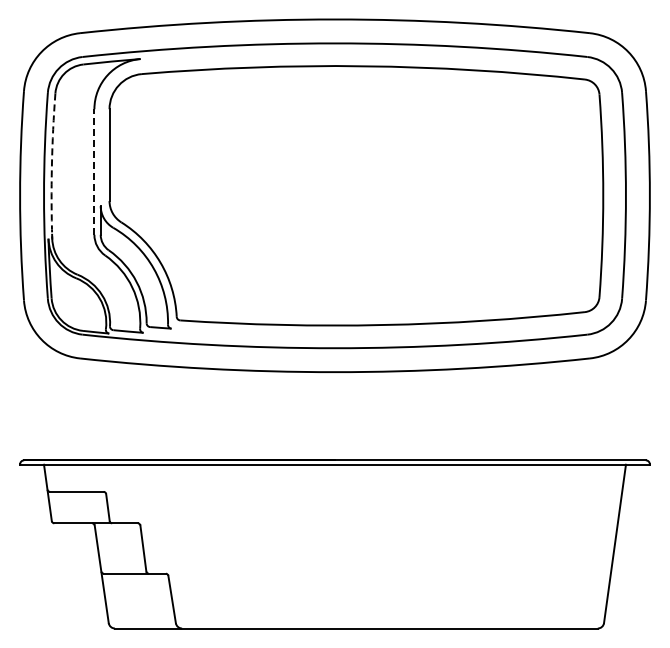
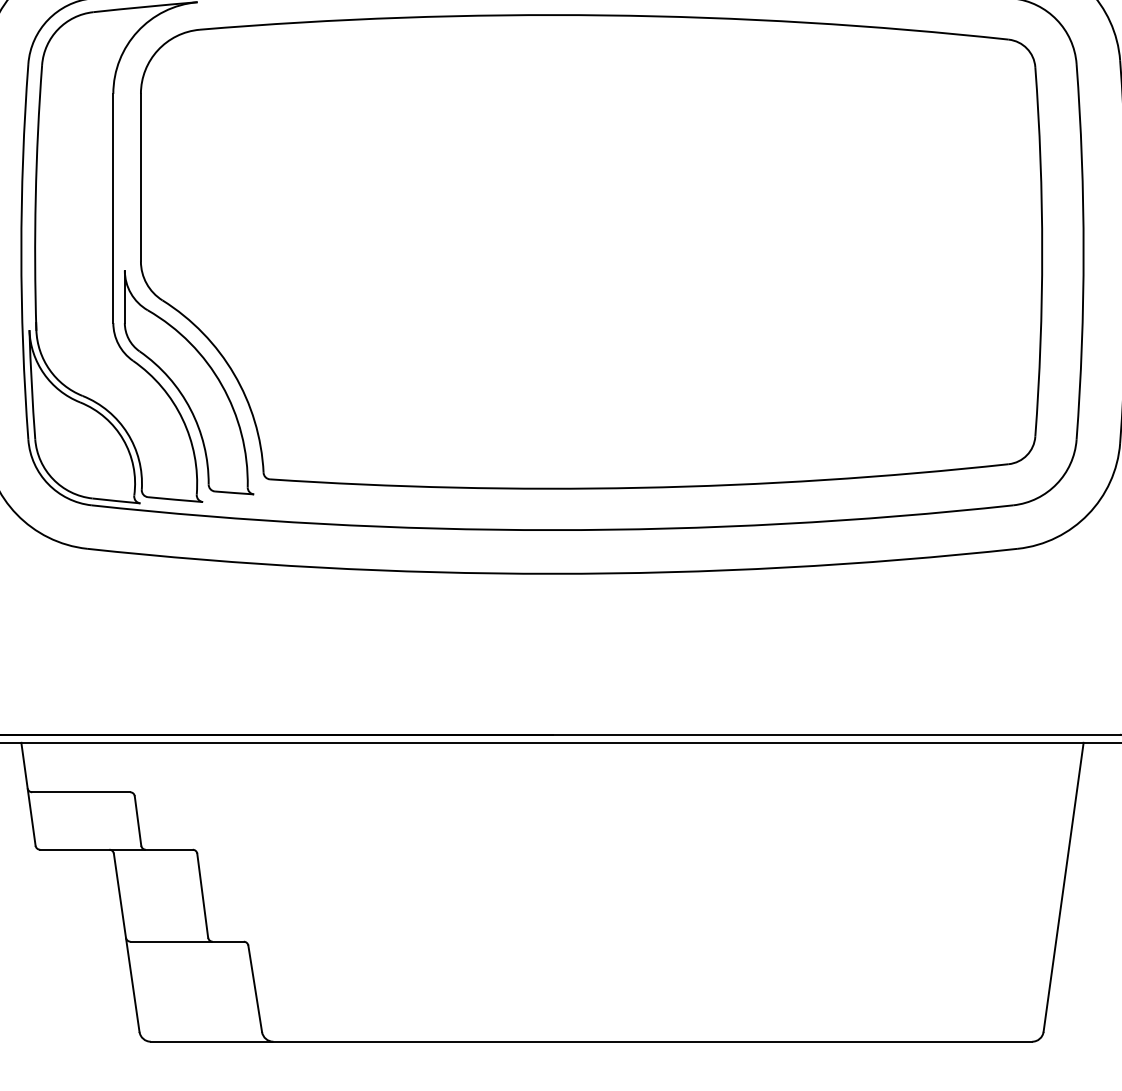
arc: (51, 165) -> (34, 196), dashed -> solid
line: (94, 172) -> (113, 209), dashed -> solid

